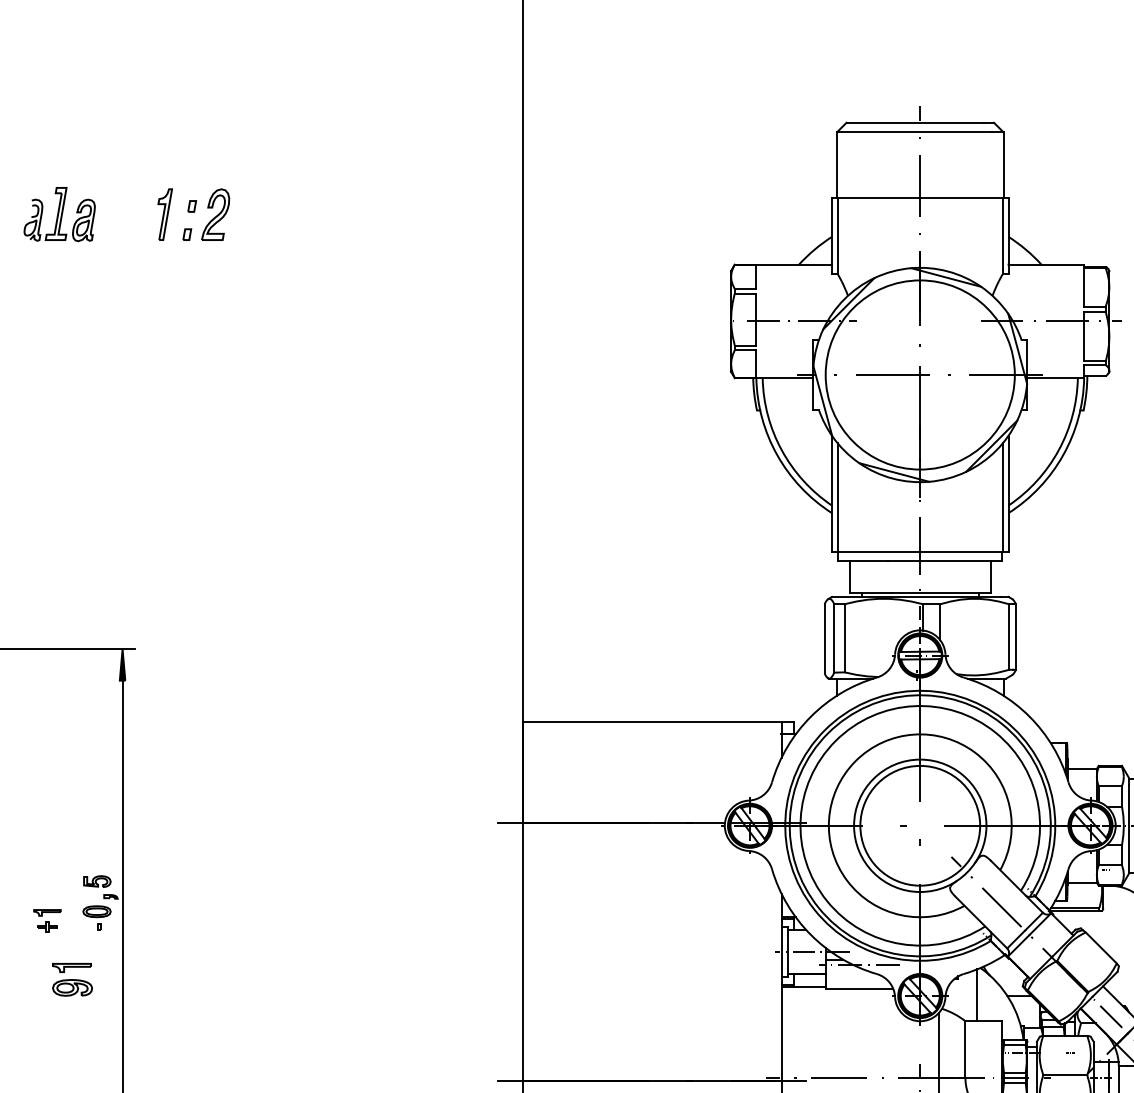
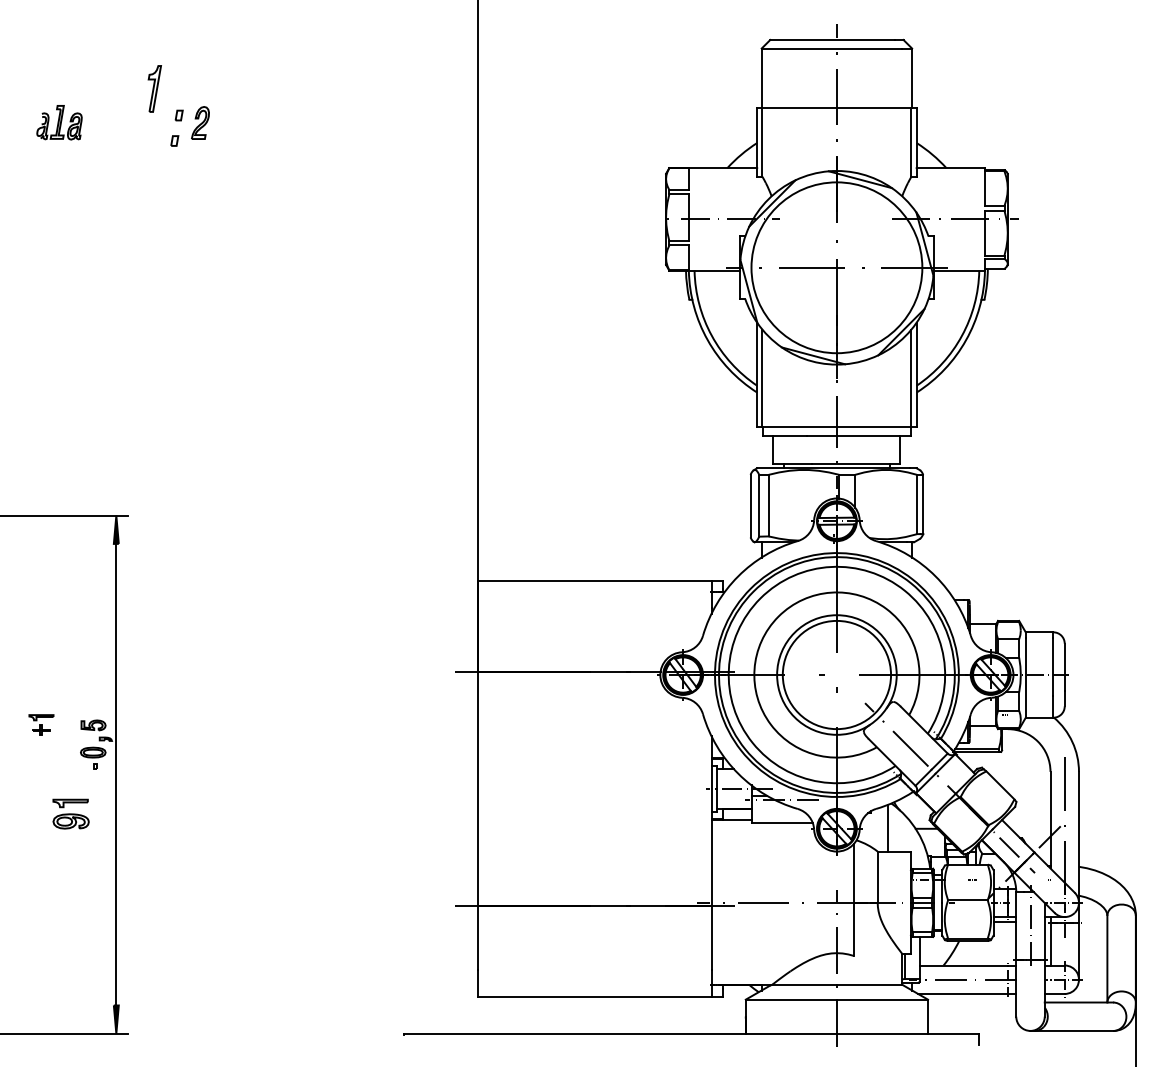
part: (59, 214) -> (59, 122), size x0.7
part: (164, 214) -> (154, 88), moved
part: (215, 214) -> (200, 122), size x0.7
part: (47, 920) -> (41, 724), moved

